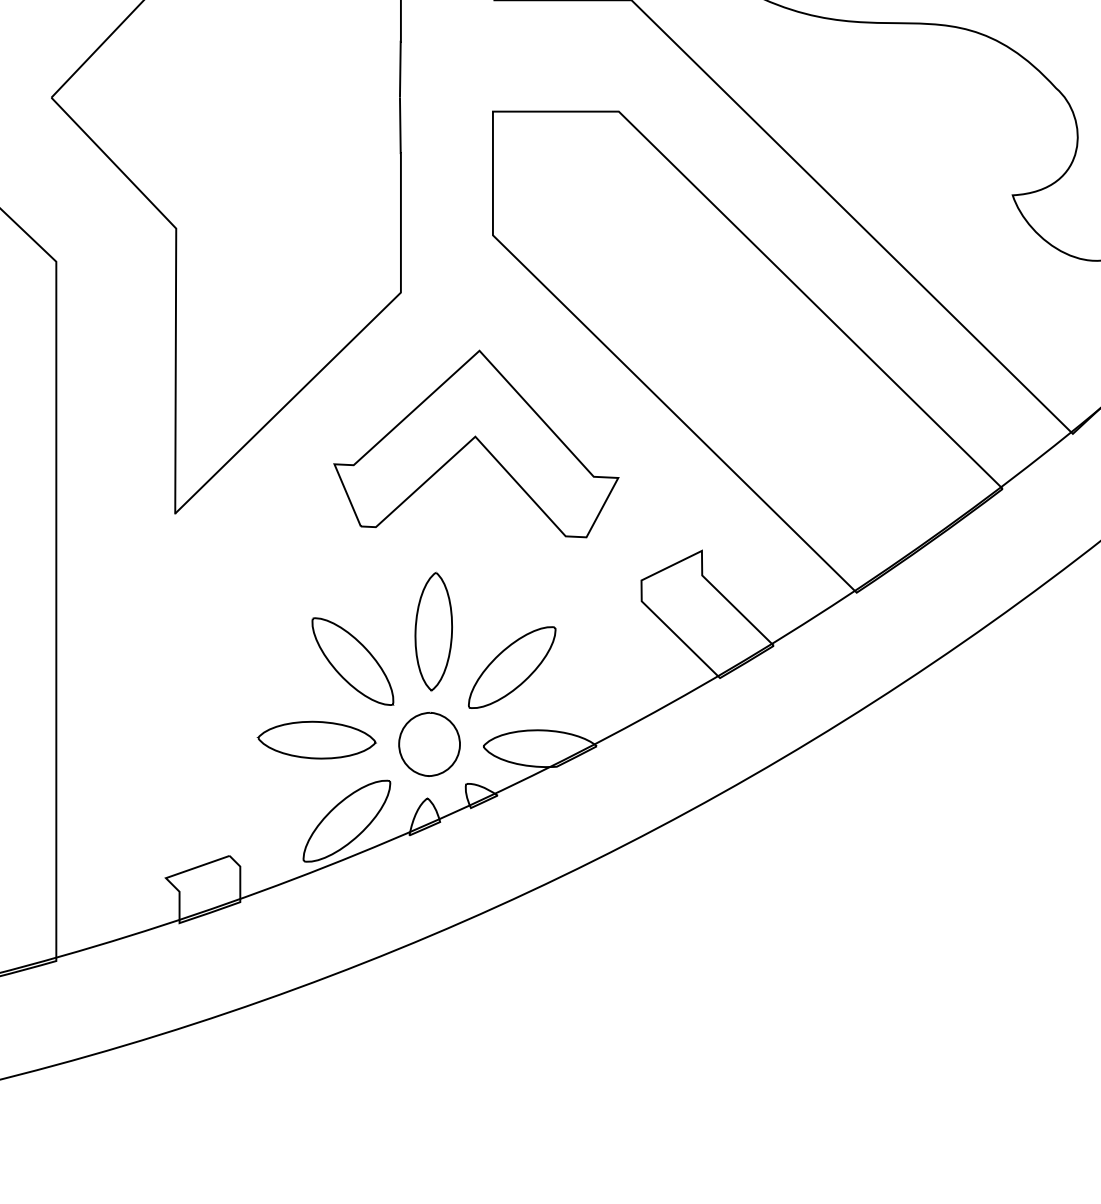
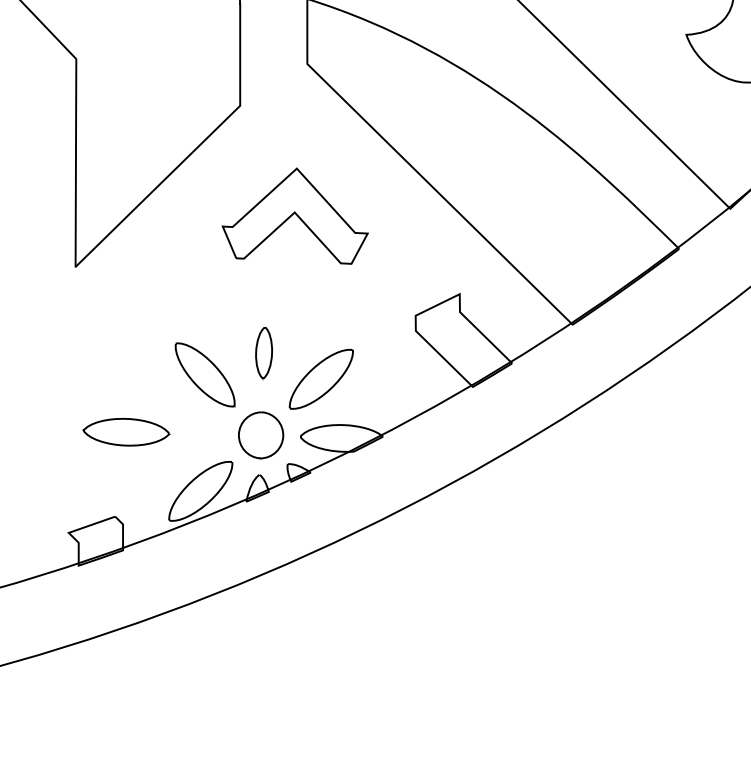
part: (476, 443) -> (295, 215), size x0.7
part: (433, 631) -> (263, 352), size x0.6
part: (316, 739) -> (126, 431), moved

